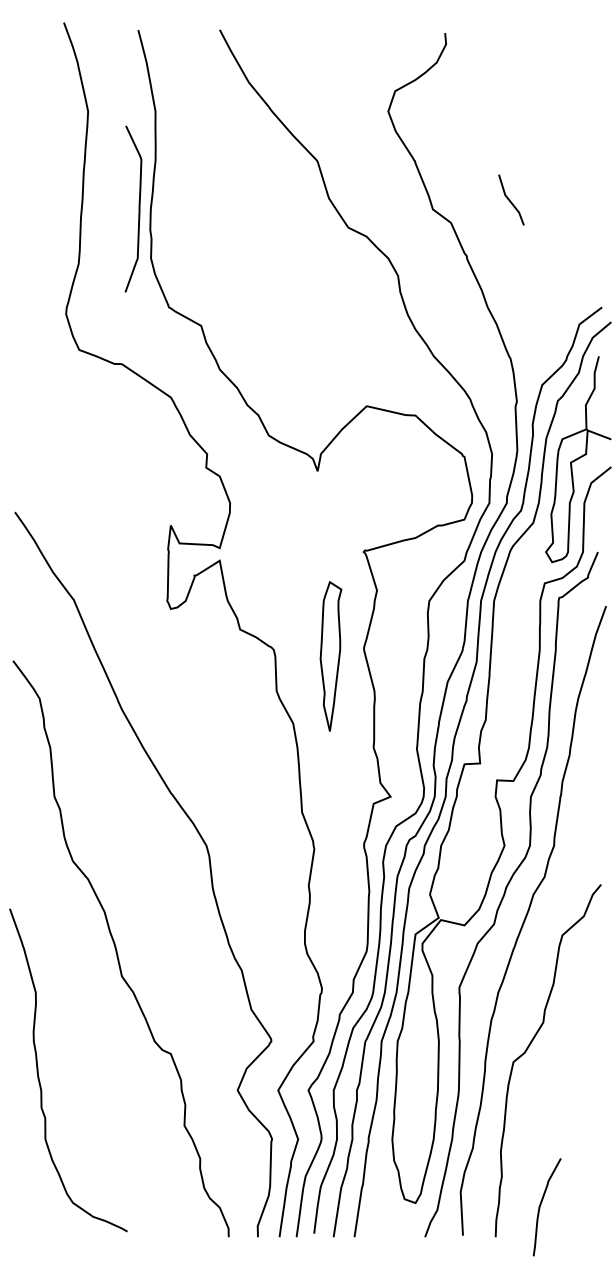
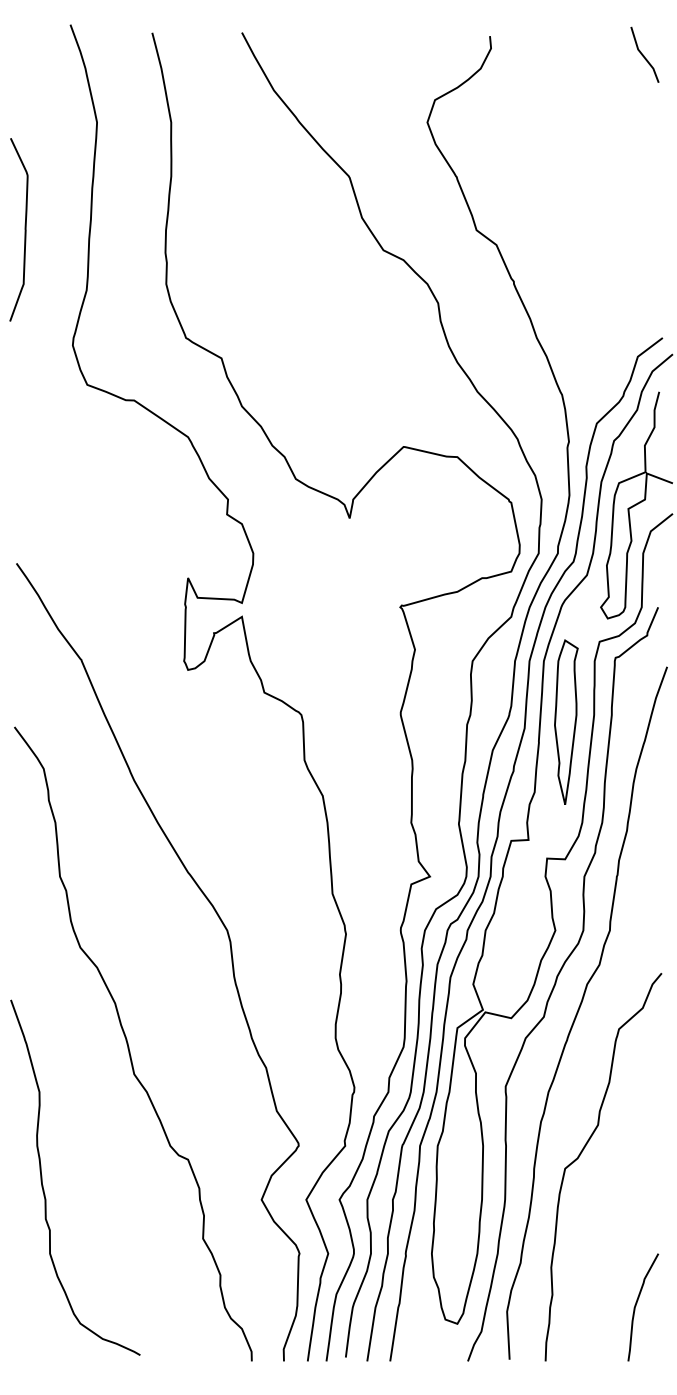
line: (510, 199) -> (643, 54), moved
curve: (138, 208) -> (24, 229), moved
part: (331, 655) -> (566, 721), moved
curve: (541, 1206) -> (636, 1306), moved

